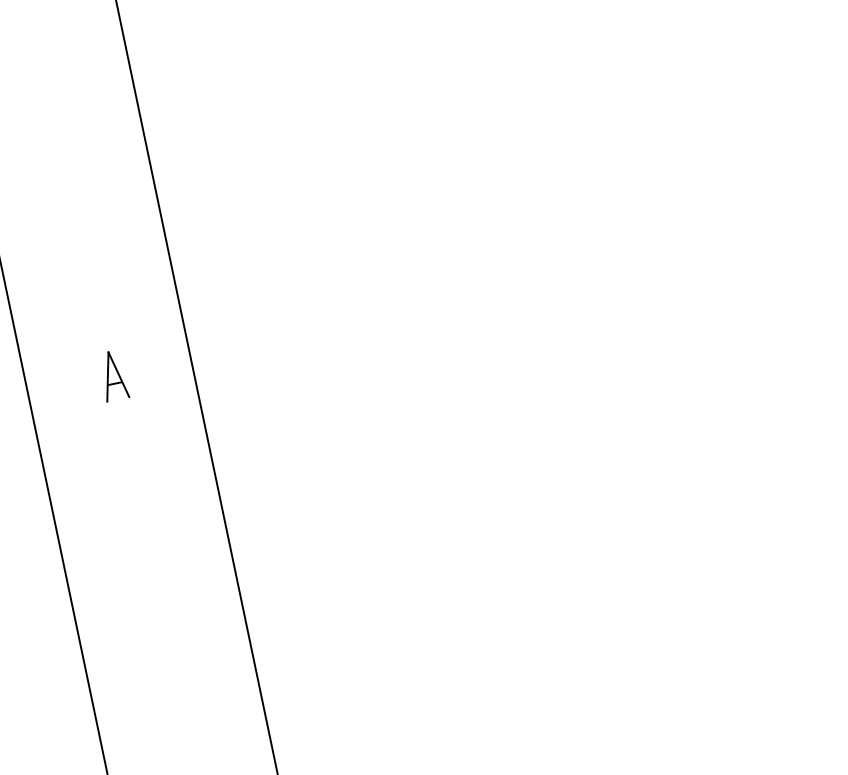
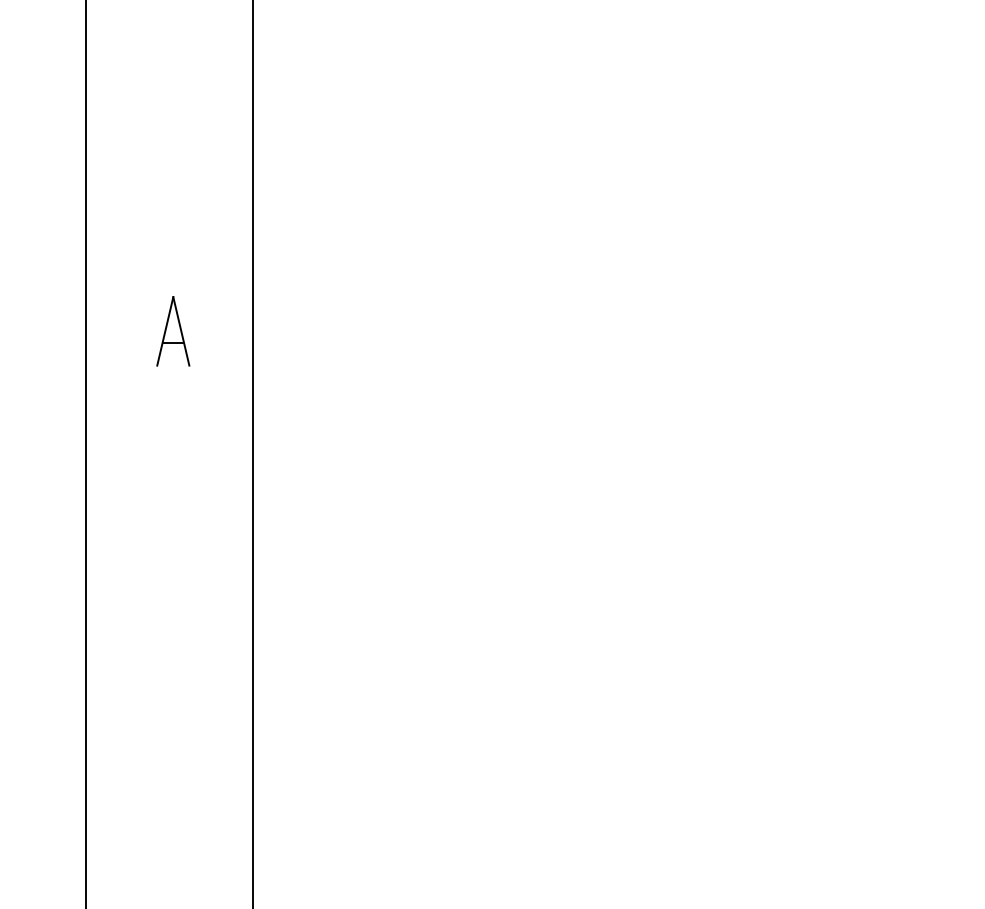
part: (113, 375) -> (173, 331), size x1.43

